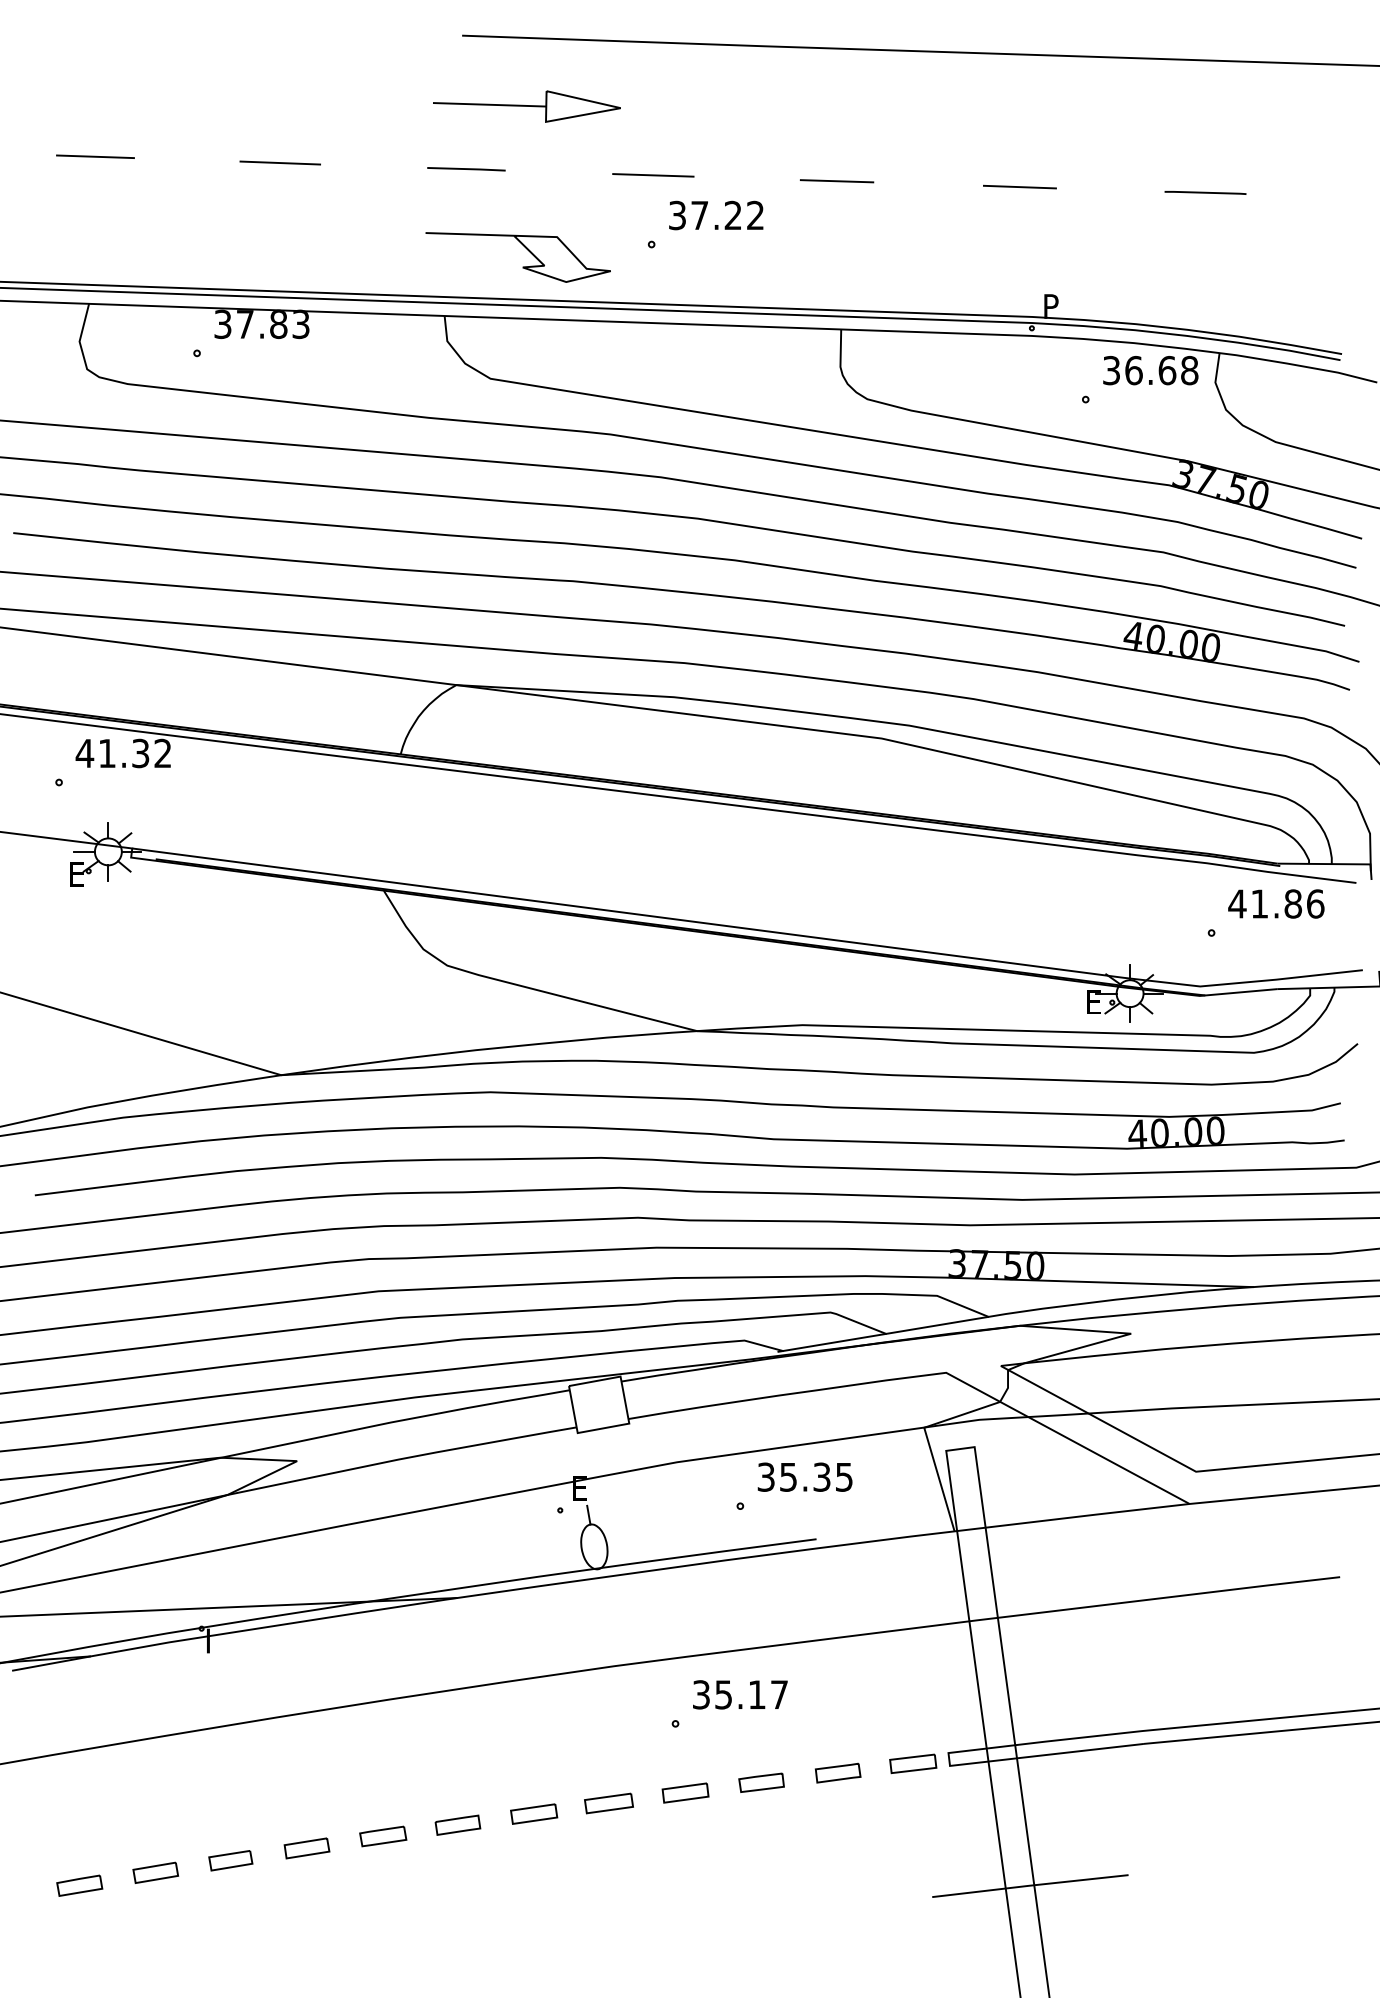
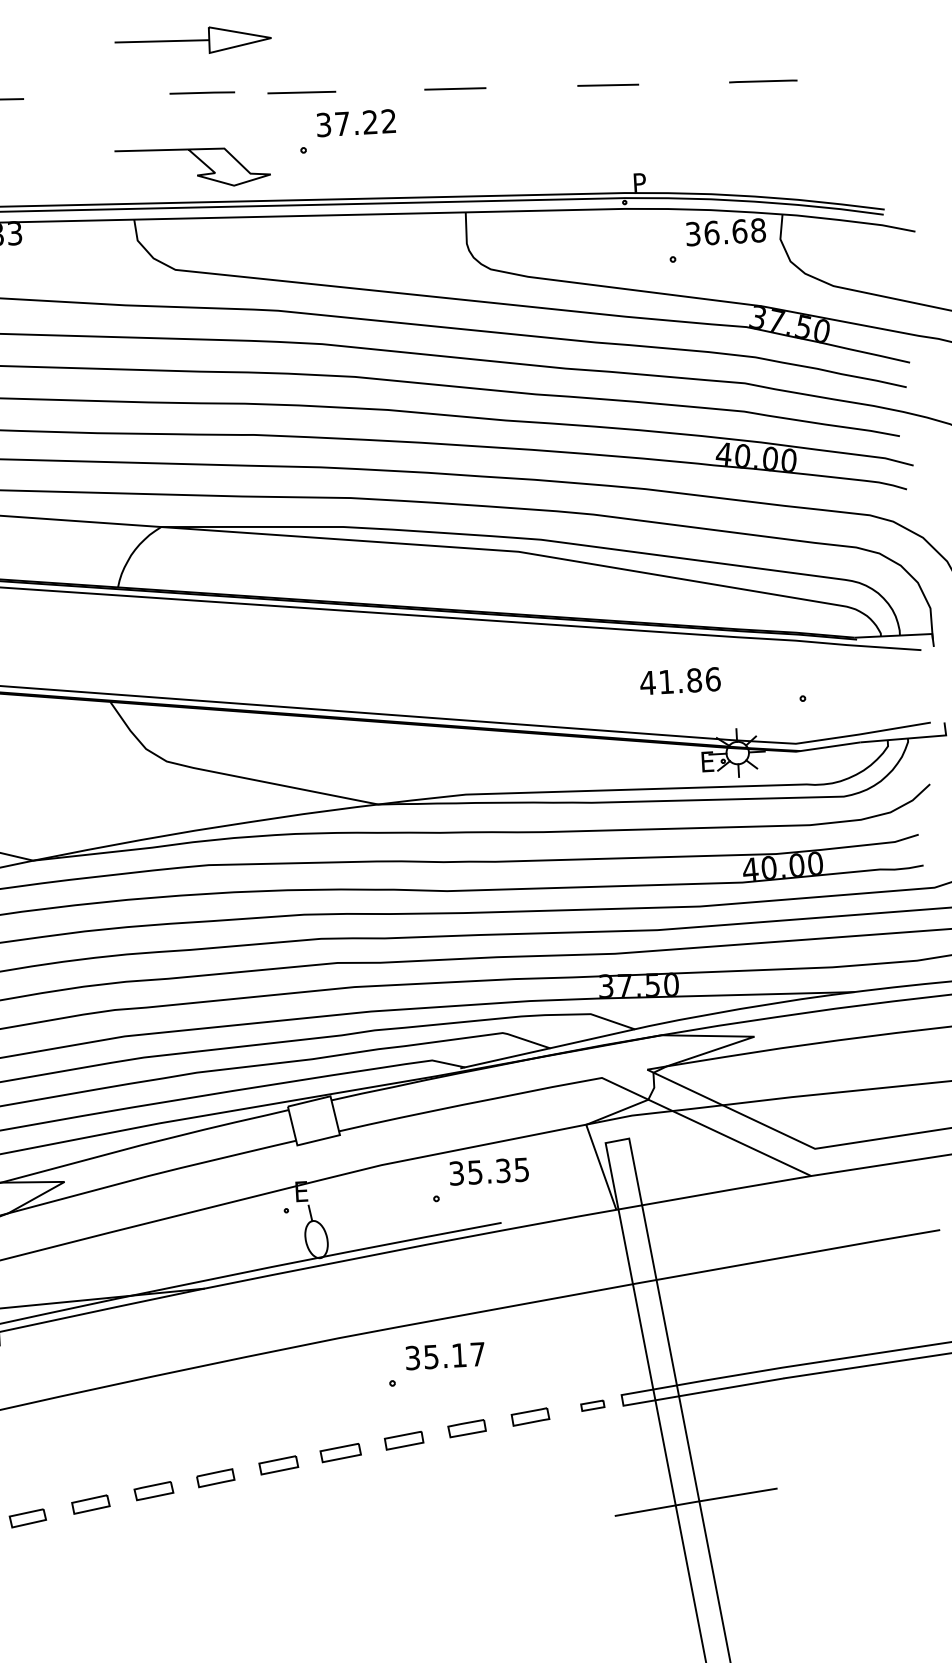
line: (466, 169) -> (202, 93), moved
text: (1276, 903) -> (680, 680), moved
part: (913, 1763) -> (592, 1405), size x0.6

